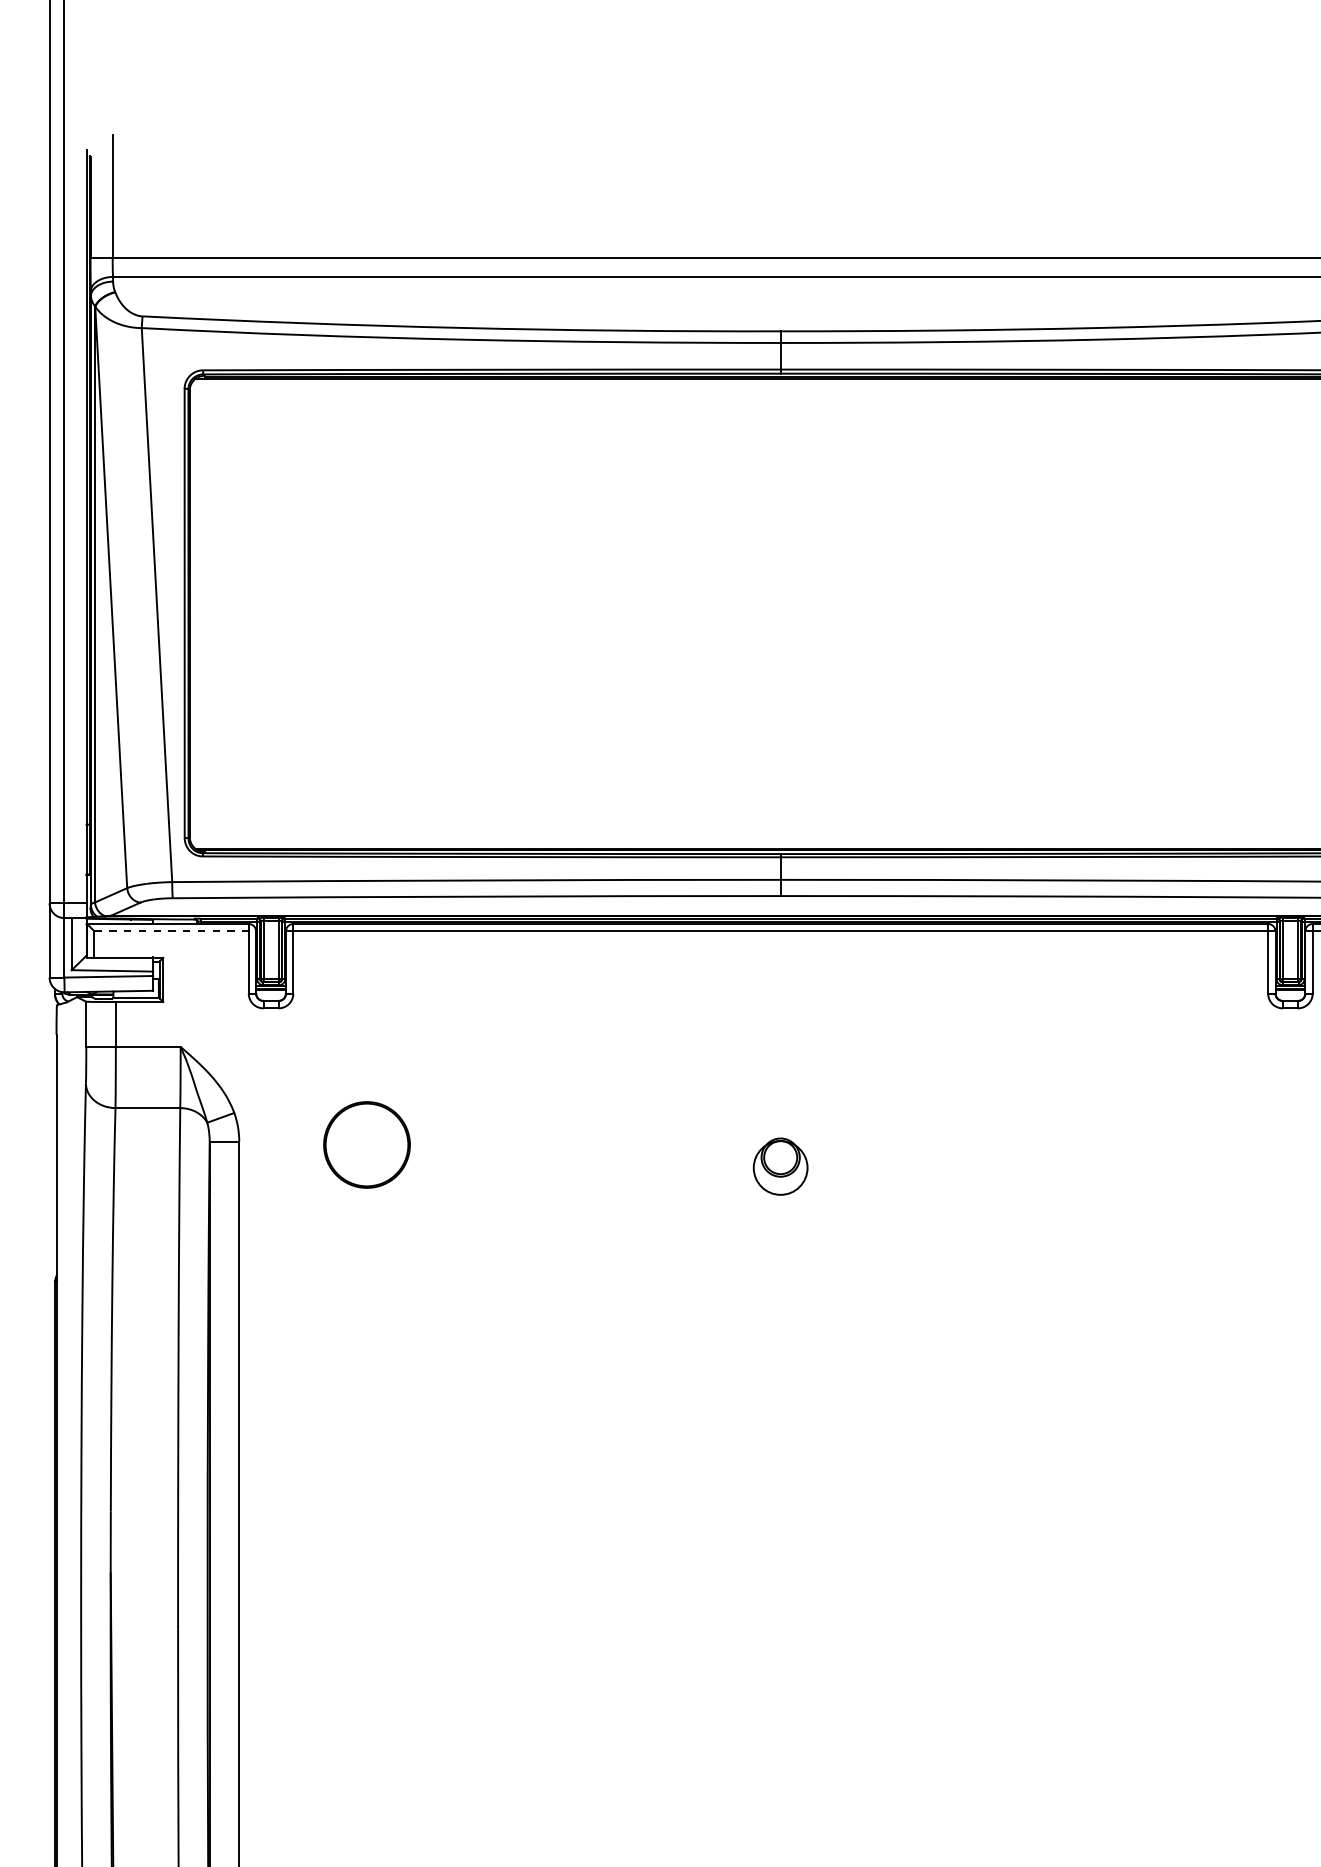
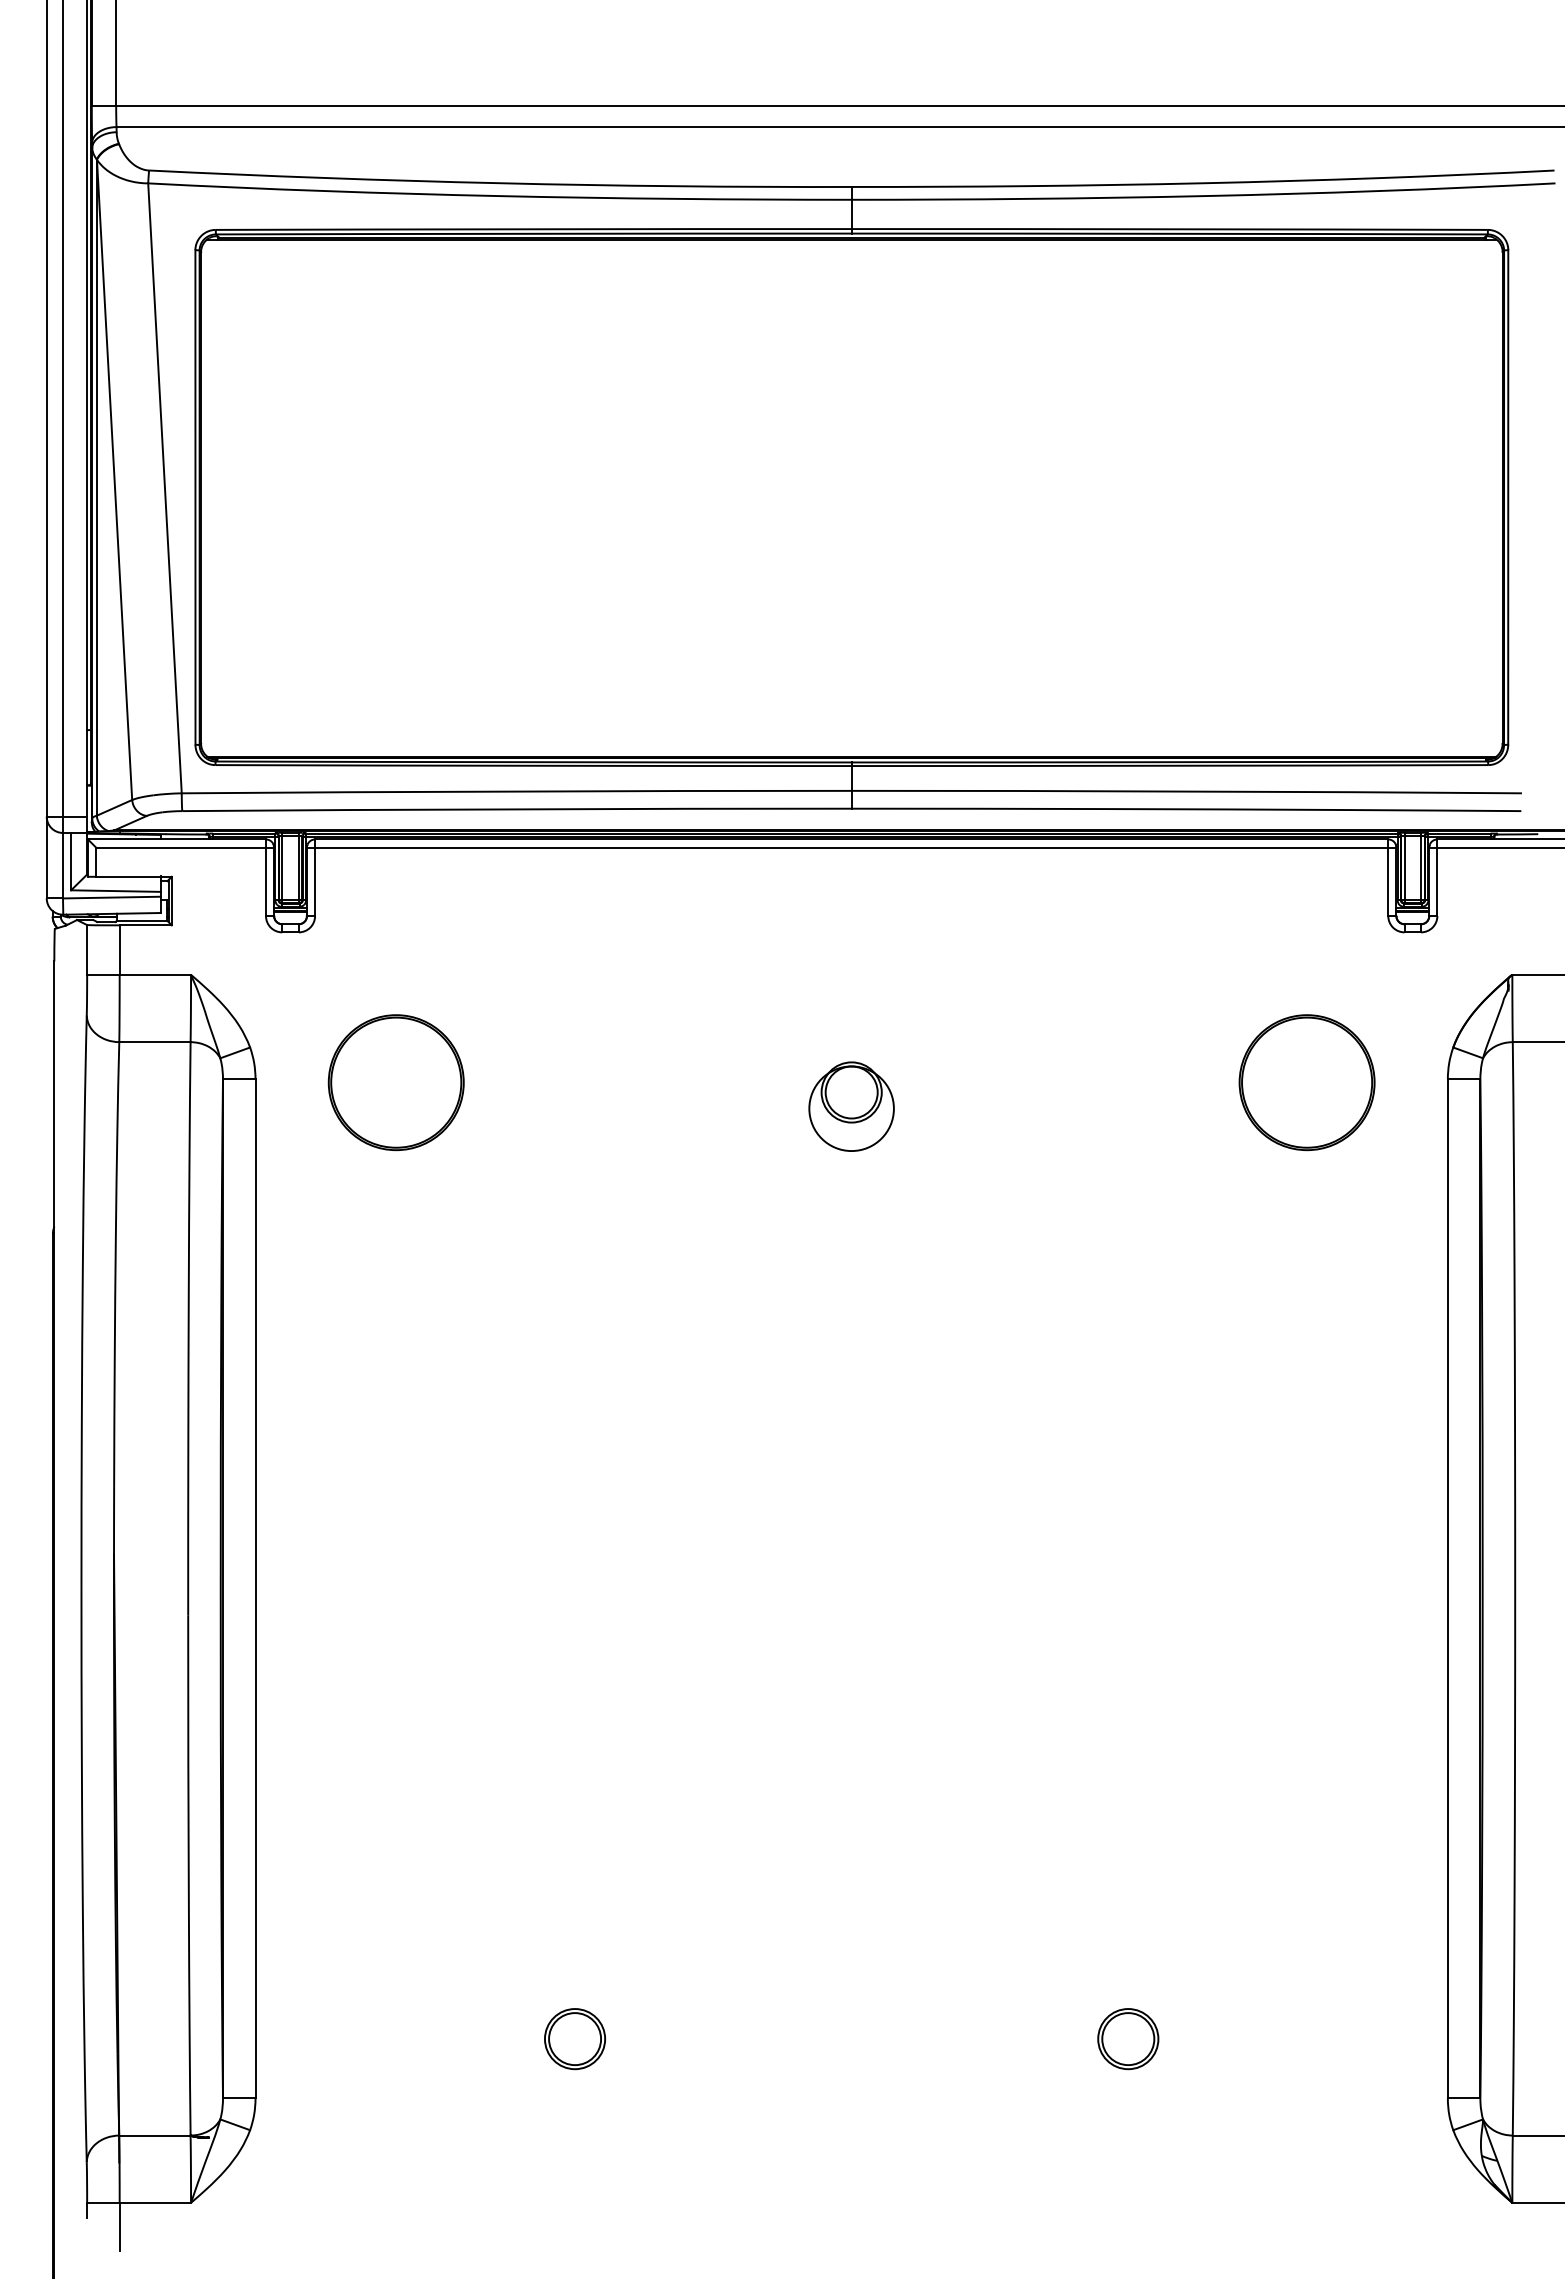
line: (175, 931) -> (185, 847), dashed -> solid
part: (366, 1144) -> (395, 1082), size x1.43
part: (1193, 1144) -> (1306, 1082), added
part: (780, 1166) -> (851, 1106), size x1.43

